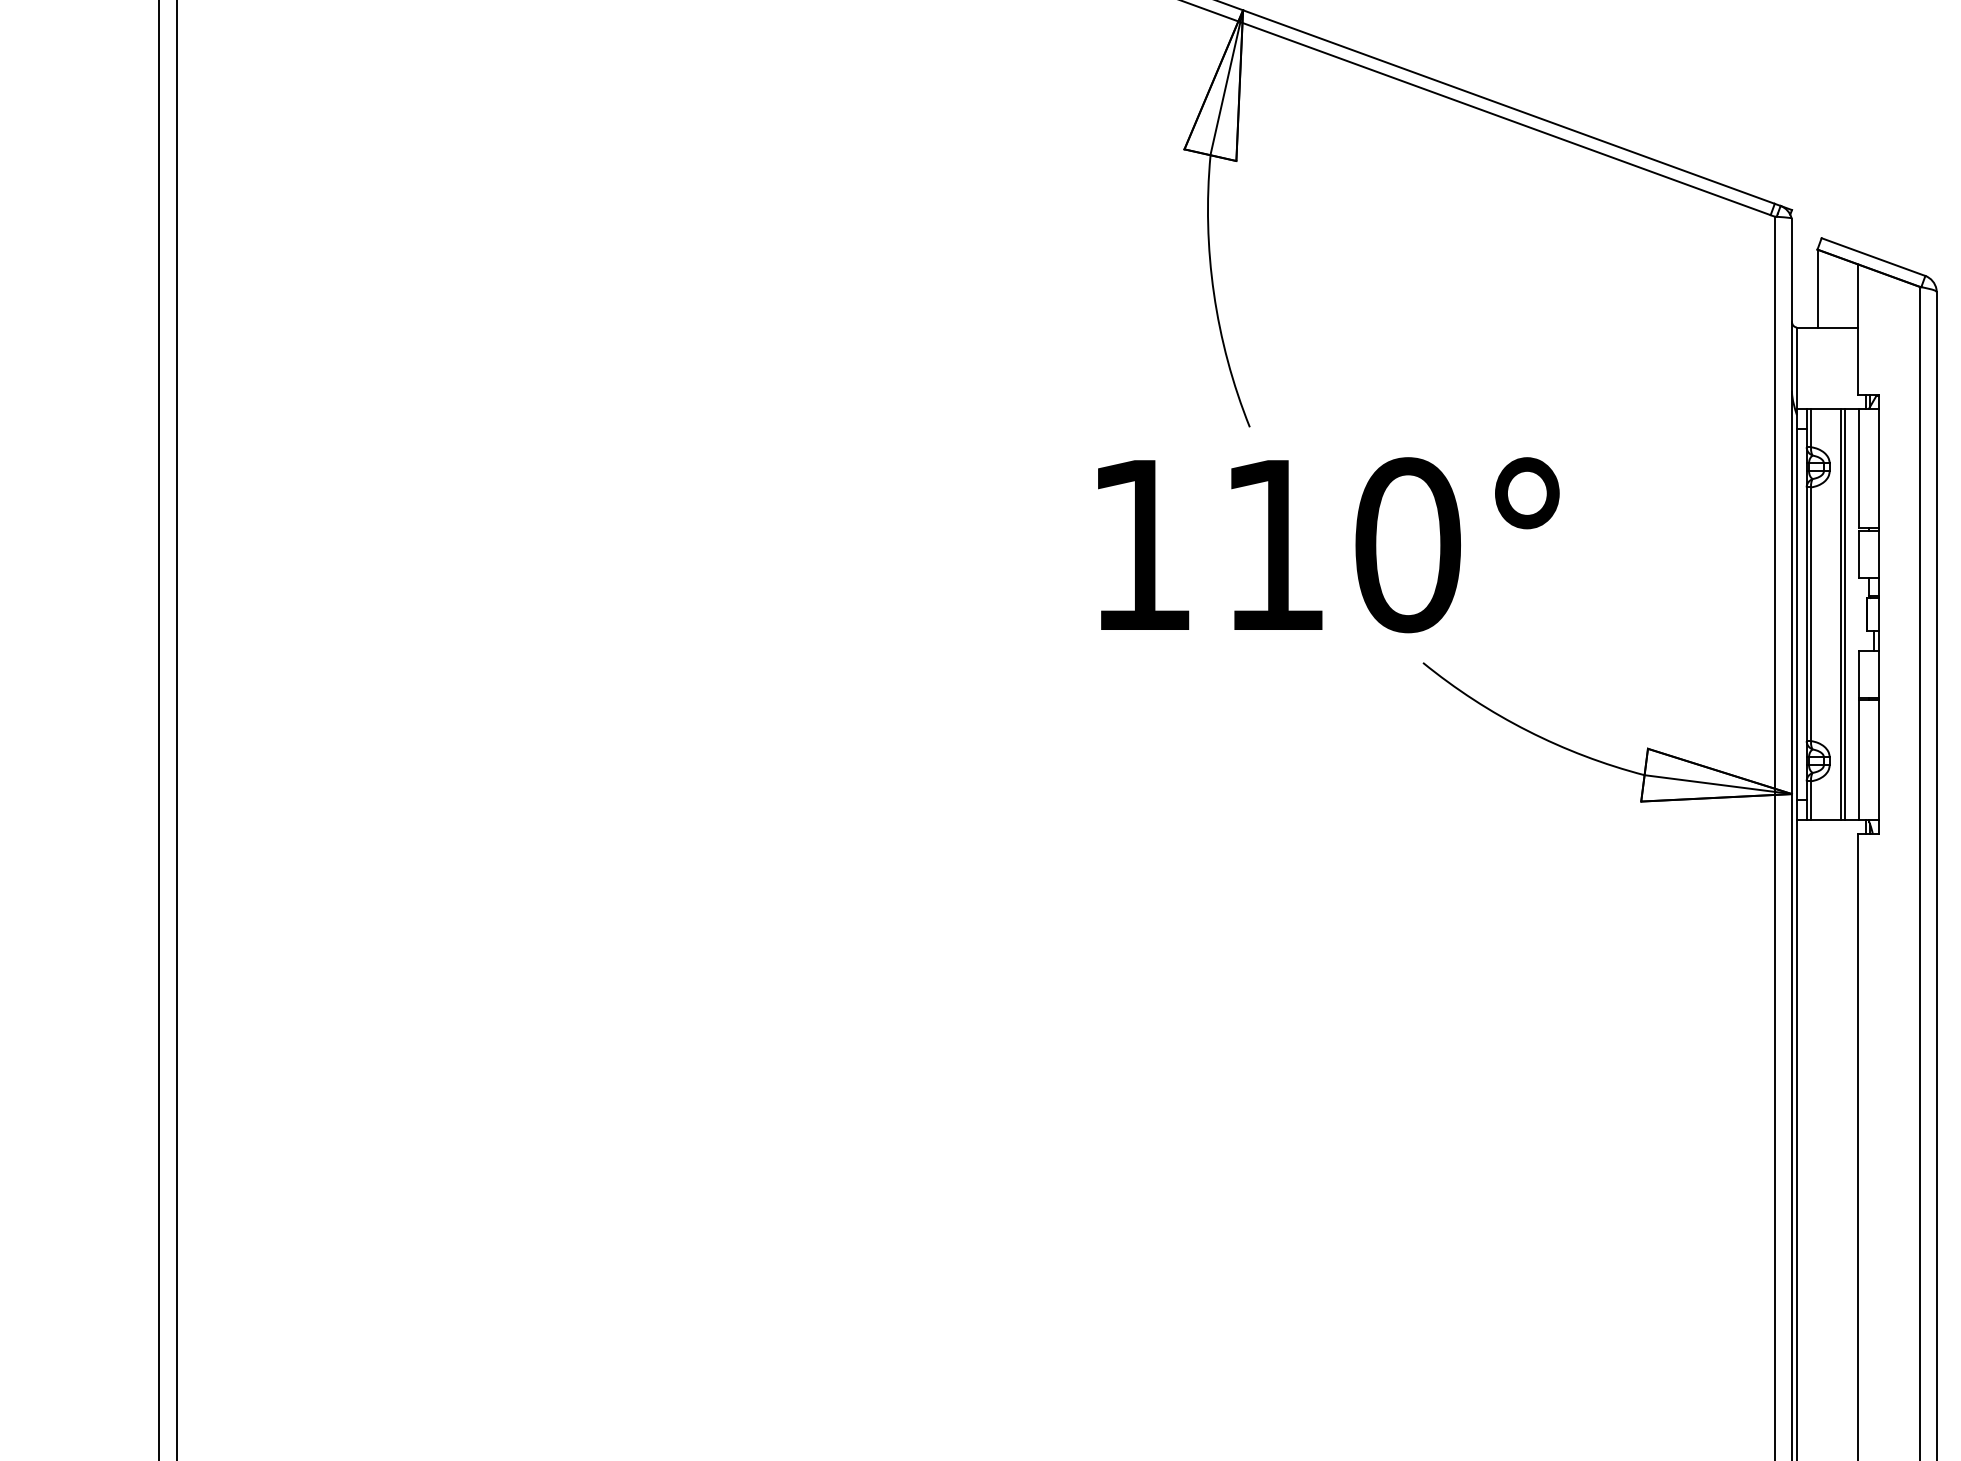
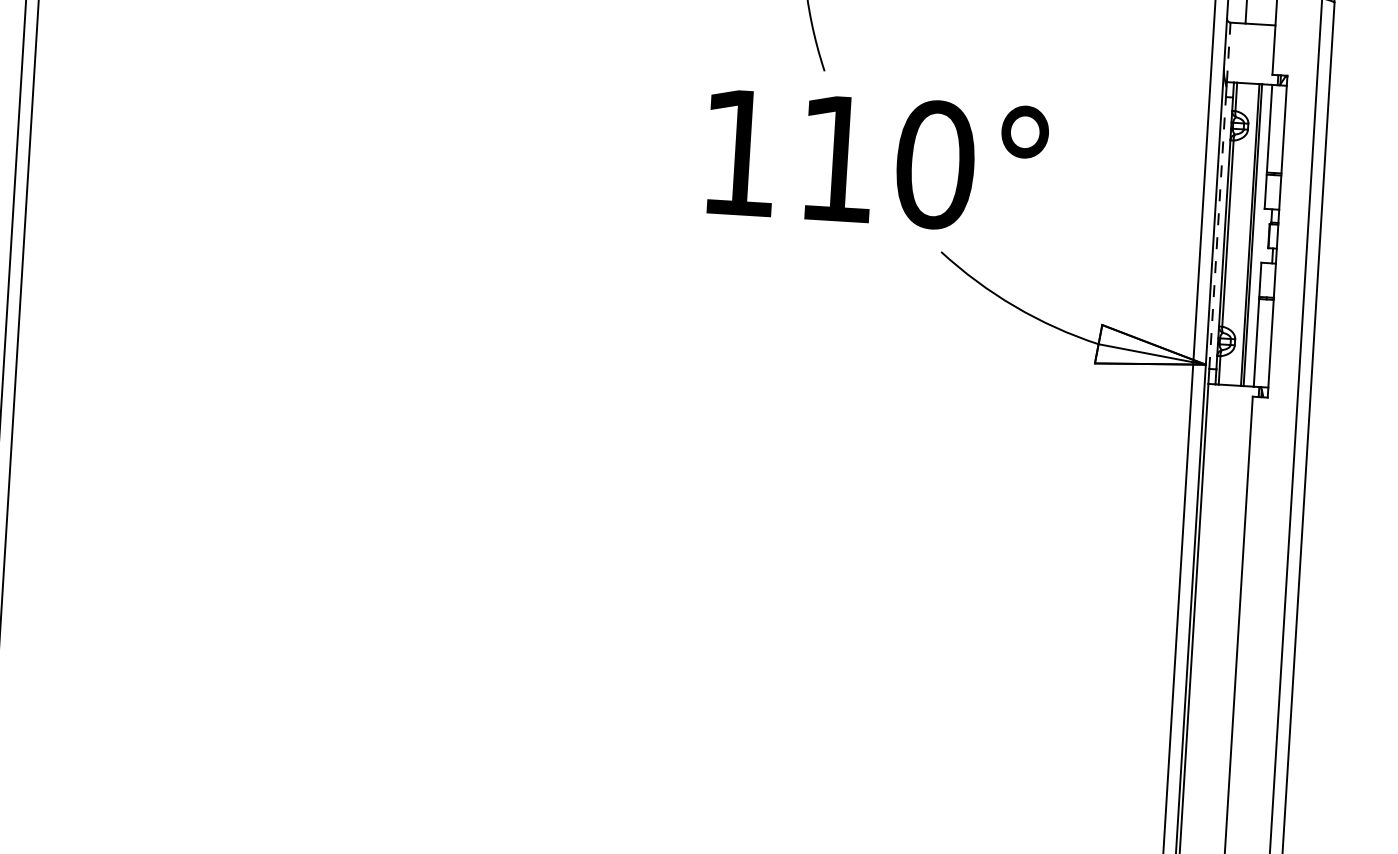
line: (1797, 368) -> (1229, 52), solid -> dashed
line: (1797, 613) -> (1218, 232), solid -> dashed

